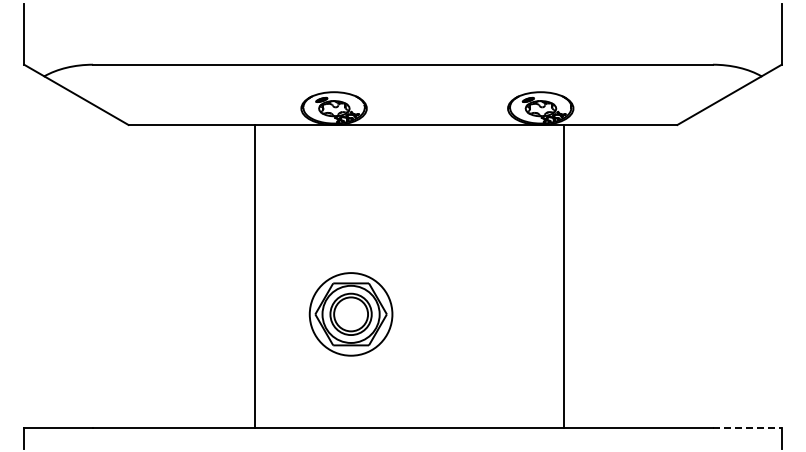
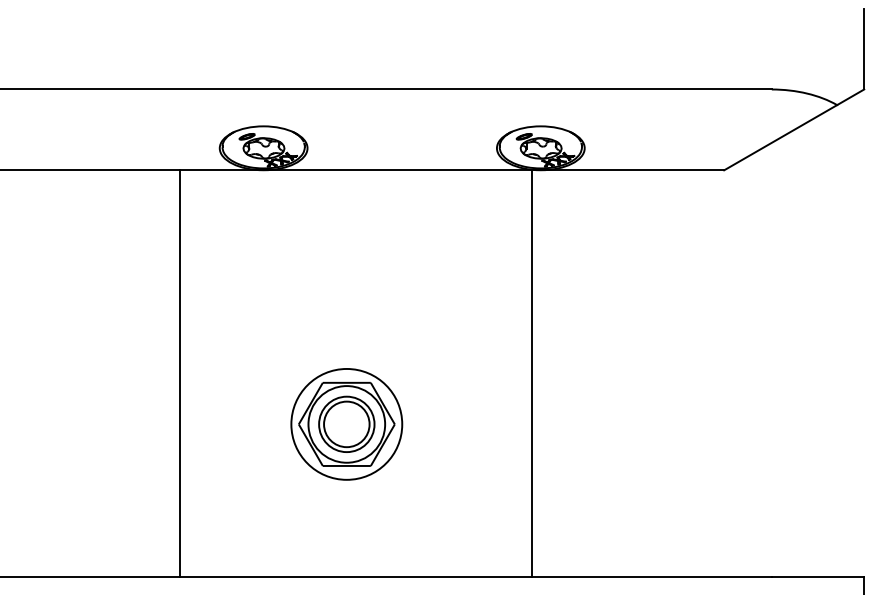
line: (254, 276) -> (179, 373), moved
line: (564, 276) -> (532, 373), moved
part: (350, 314) -> (346, 424), moved
line: (747, 428) -> (818, 577), dashed -> solid

